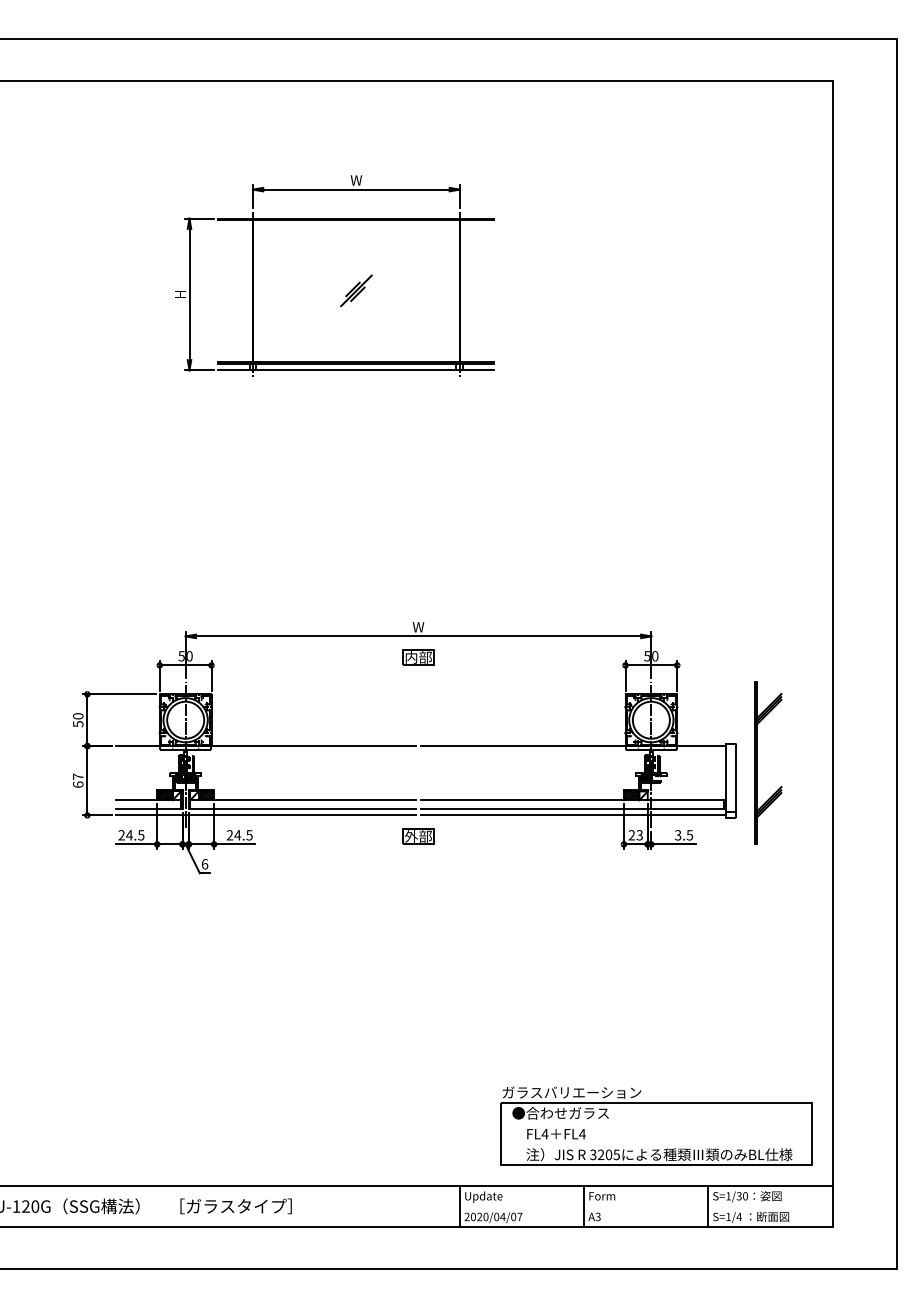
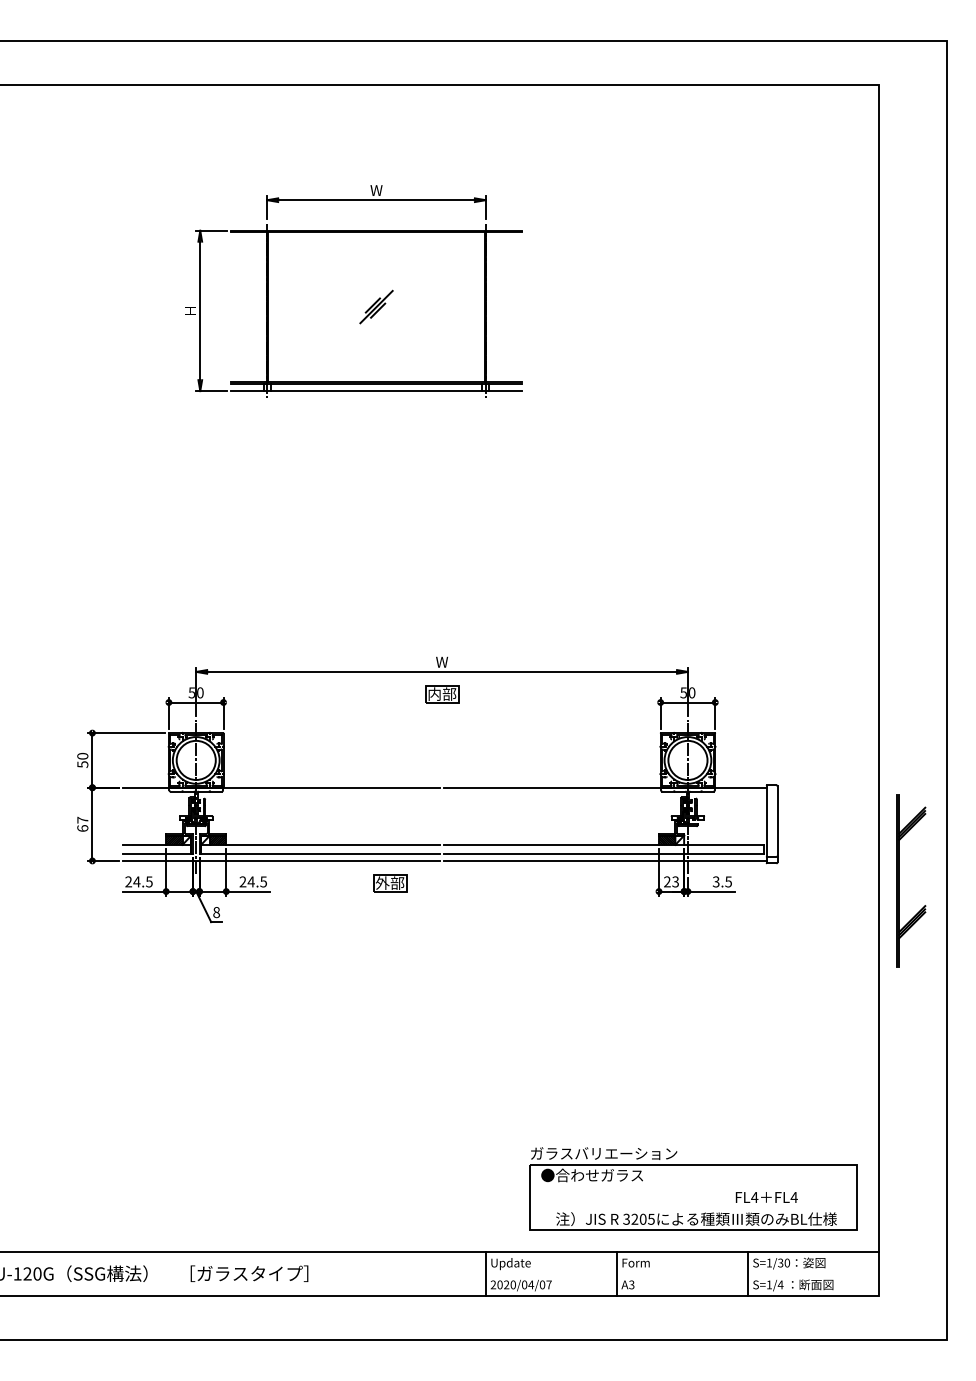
part: (757, 762) -> (899, 880), moved
part: (418, 836) -> (390, 883), moved
text: (204, 864) -> (216, 912), 6 -> 8
text: (556, 1134) -> (766, 1197), moved

